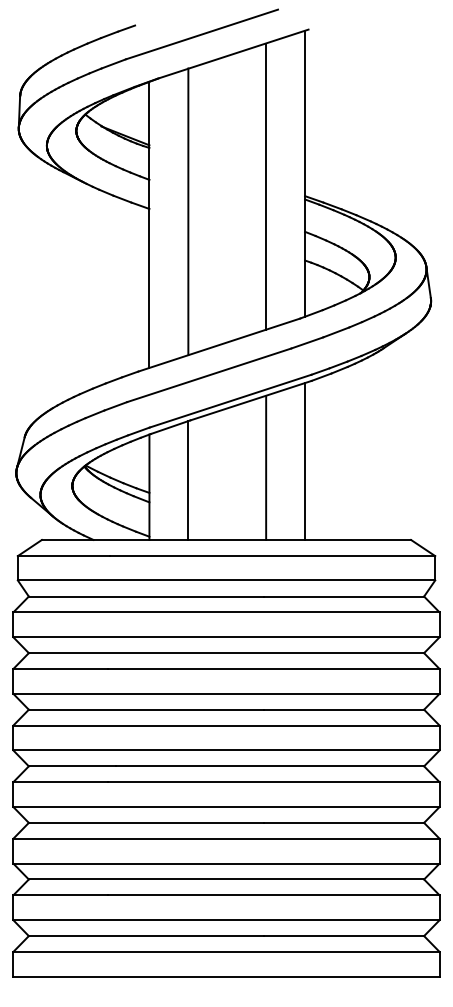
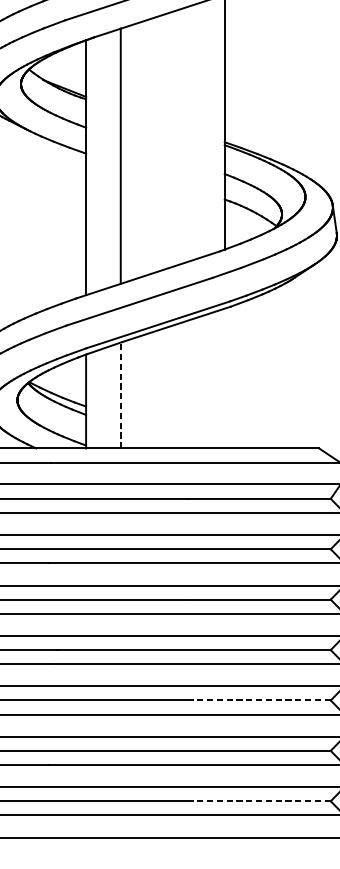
line: (266, 186) -> (190, 133), removed
line: (305, 461) -> (225, 378), removed
line: (266, 467) -> (190, 383), removed
line: (188, 480) -> (120, 395), solid -> dashed
line: (344, 822) -> (259, 700), solid -> dashed
line: (344, 936) -> (259, 801), solid -> dashed

